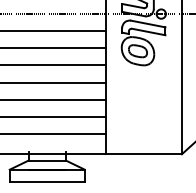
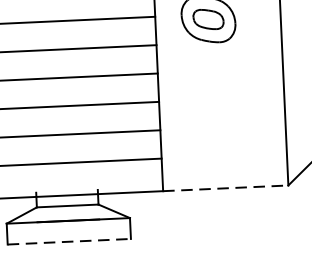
line: (144, 154) -> (226, 188), solid -> dashed
line: (47, 182) -> (69, 241), solid -> dashed

